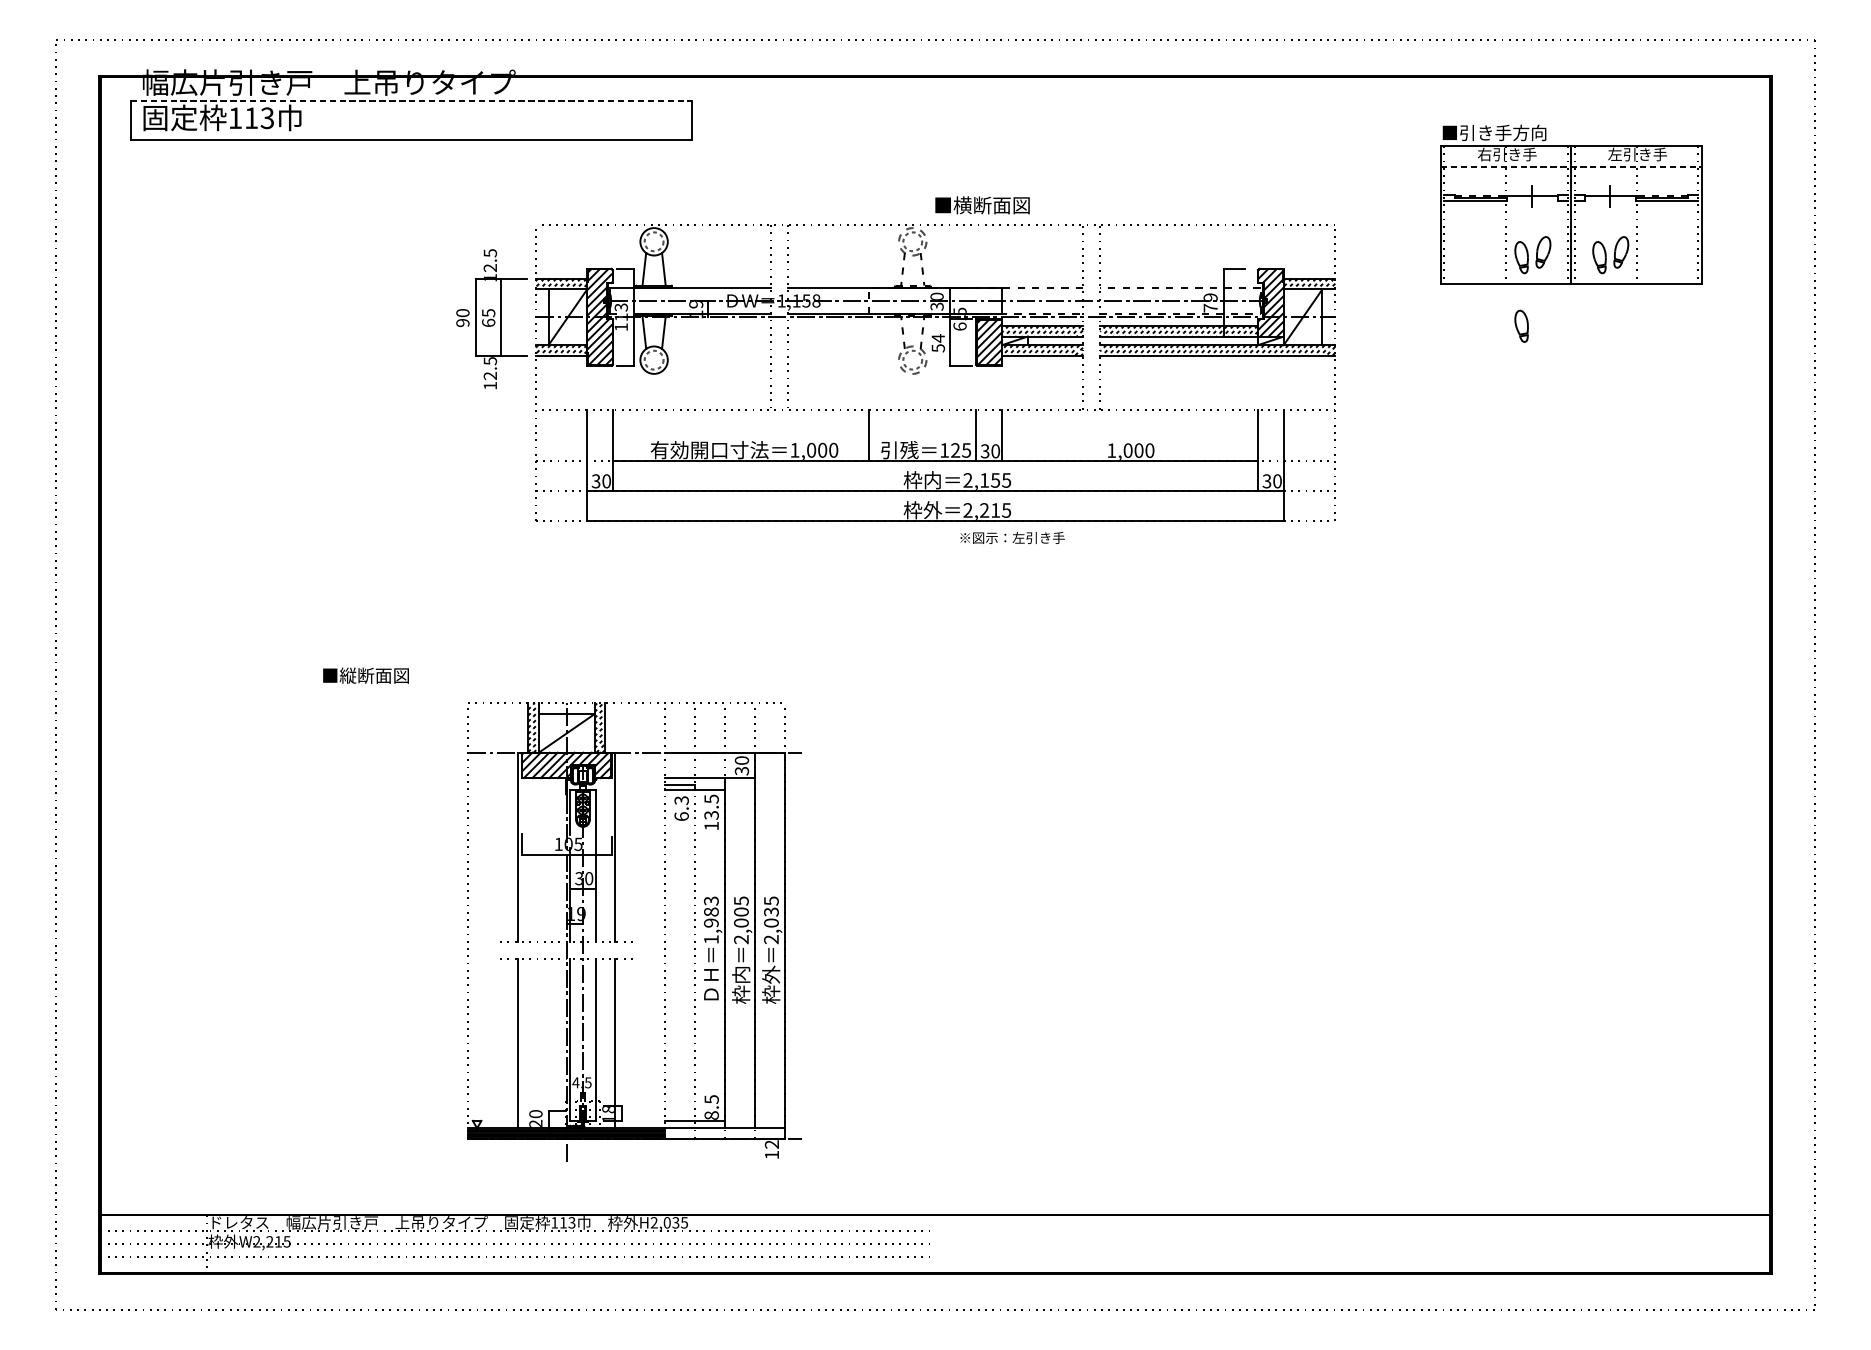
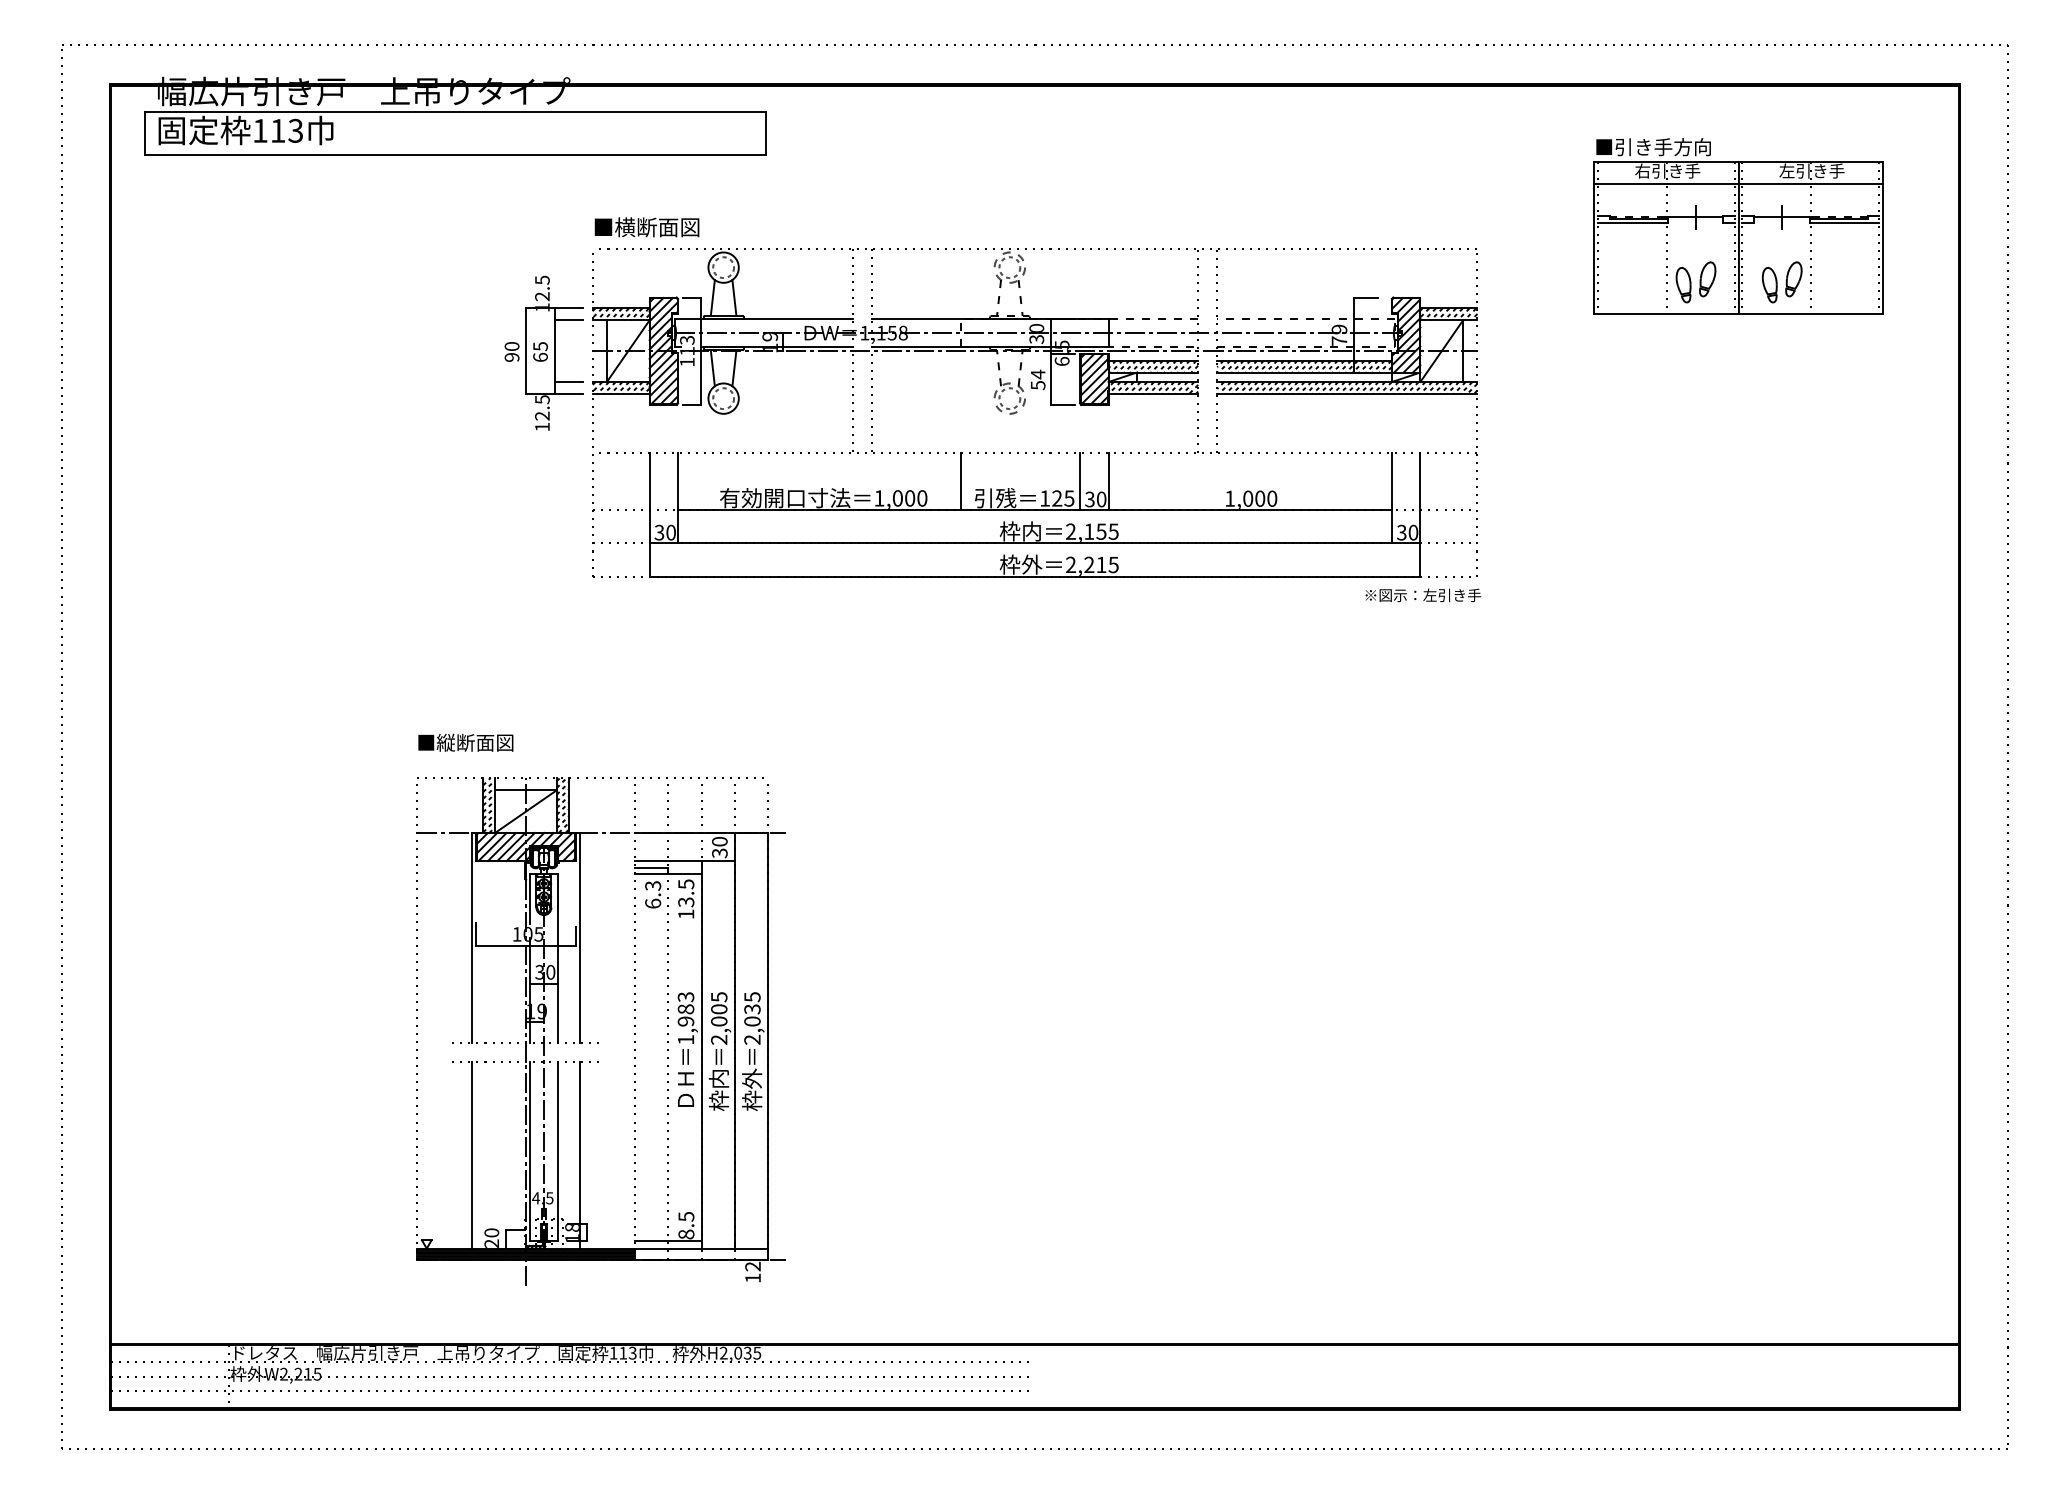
line: (411, 100) -> (455, 111), dashed -> solid
line: (1572, 166) -> (1739, 184), dashed -> solid
text: (982, 205) -> (646, 227), moved
line: (513, 289) -> (568, 320), added
part: (1521, 326) -> (1683, 361), removed
line: (513, 345) -> (568, 382), added
text: (1012, 538) -> (1423, 595), moved
text: (365, 675) -> (465, 742), moved
part: (632, 942) -> (598, 1042), moved

